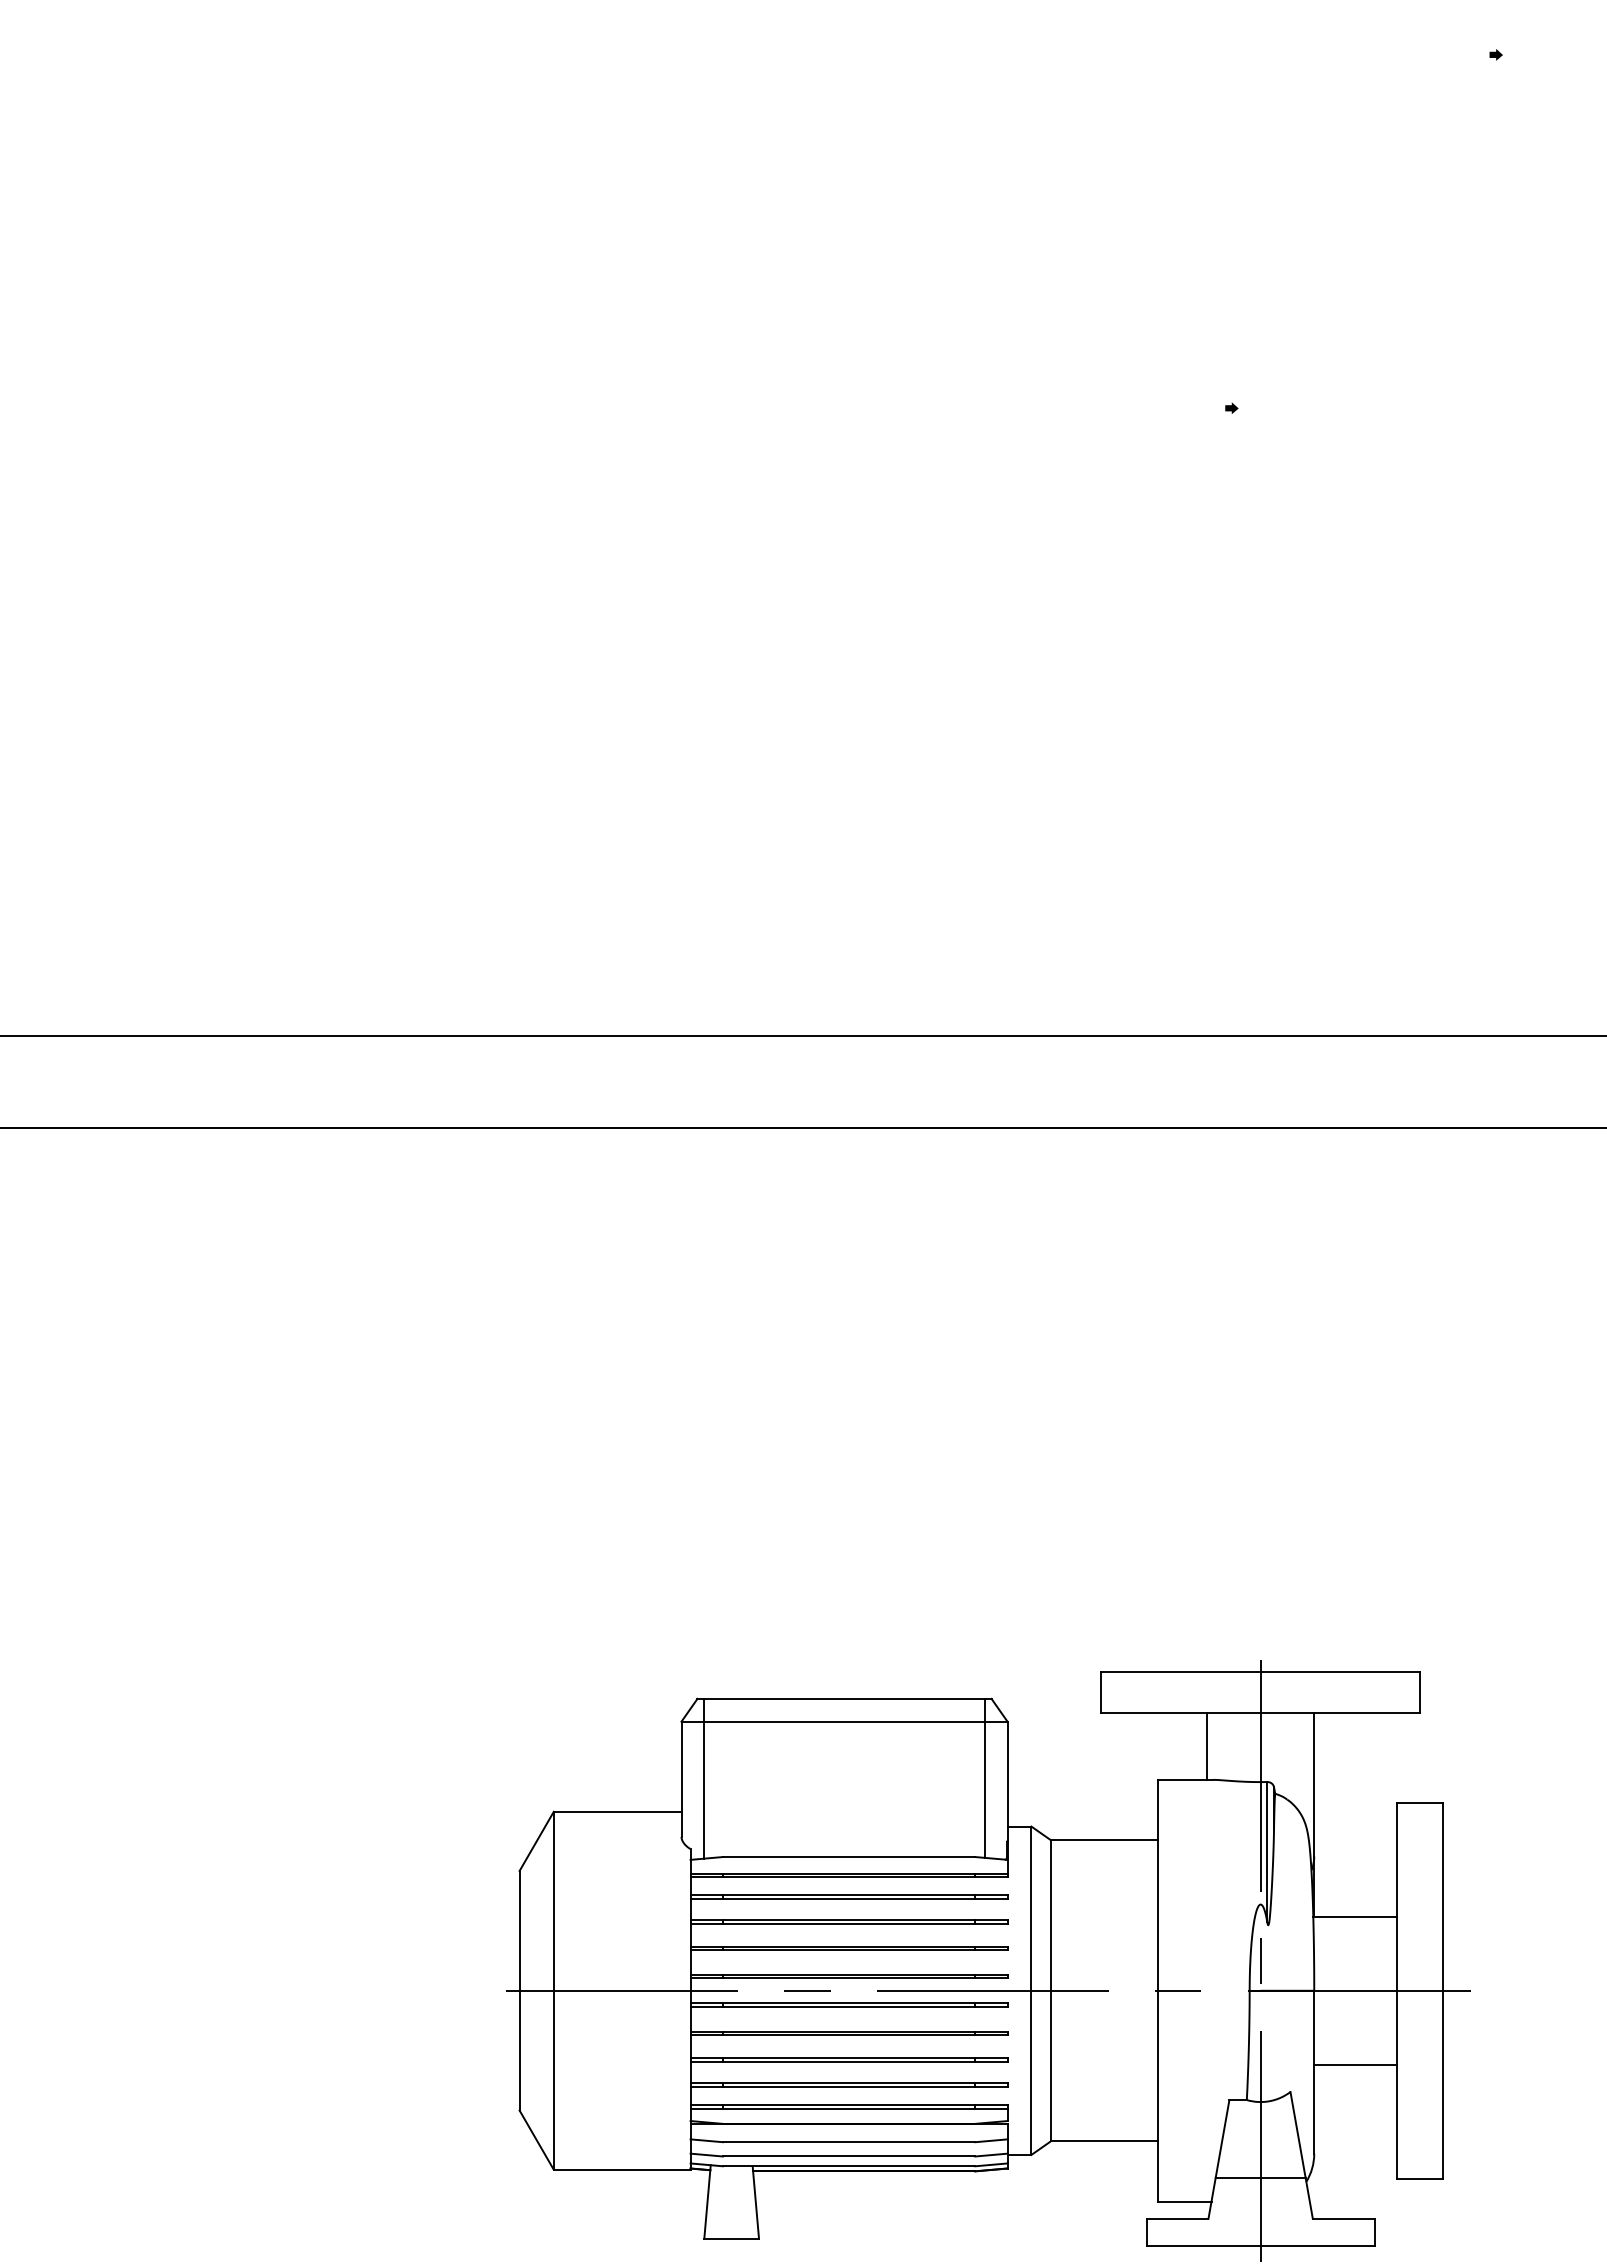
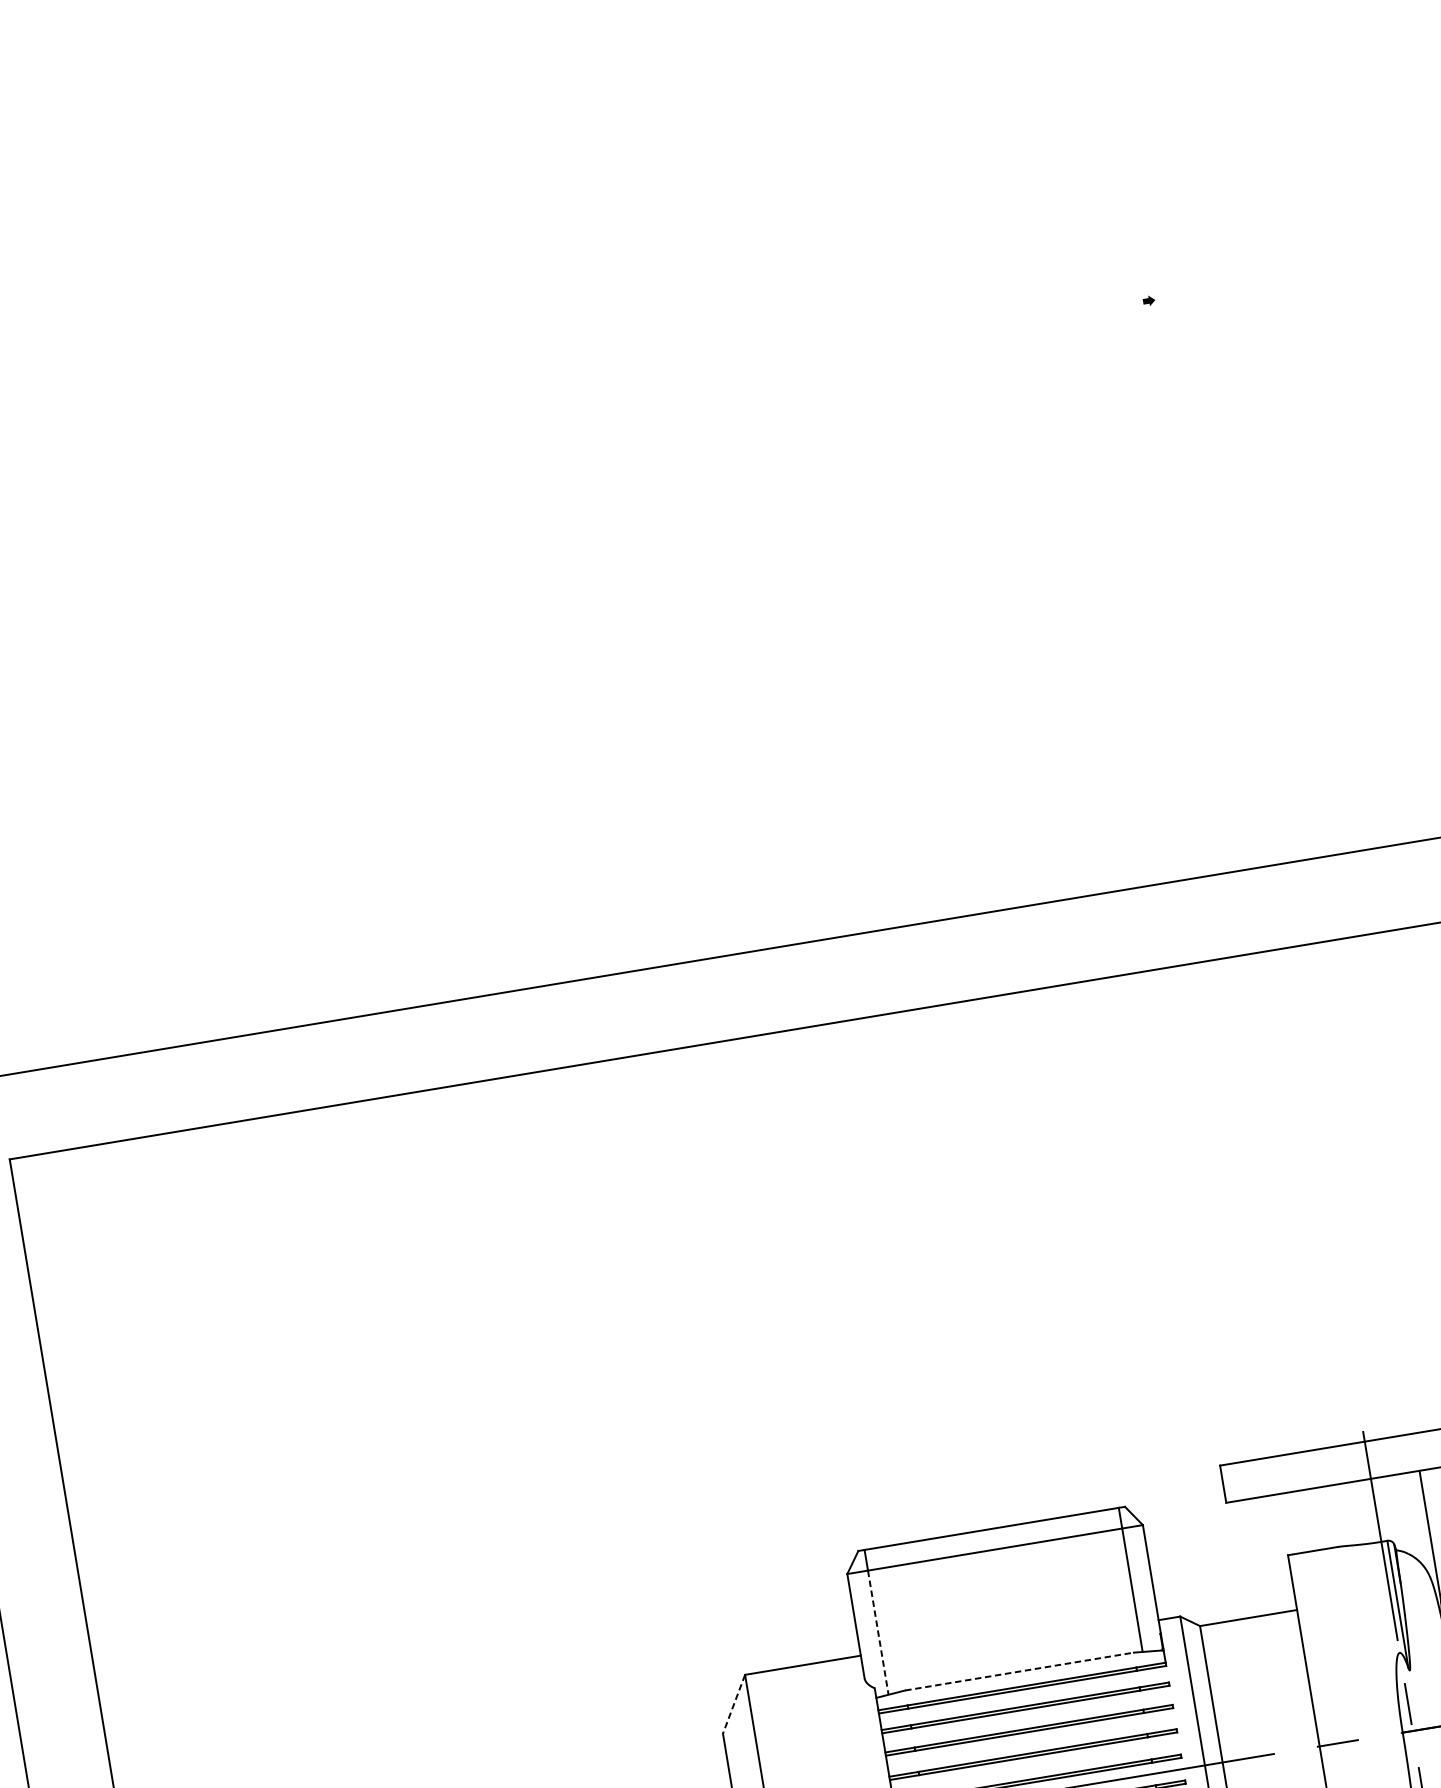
line: (1207, 1745) -> (1327, 1516), removed
line: (704, 1790) -> (878, 1632), solid -> dashed
line: (536, 1841) -> (733, 1704), solid -> dashed
line: (849, 1857) -> (1020, 1671), solid -> dashed

